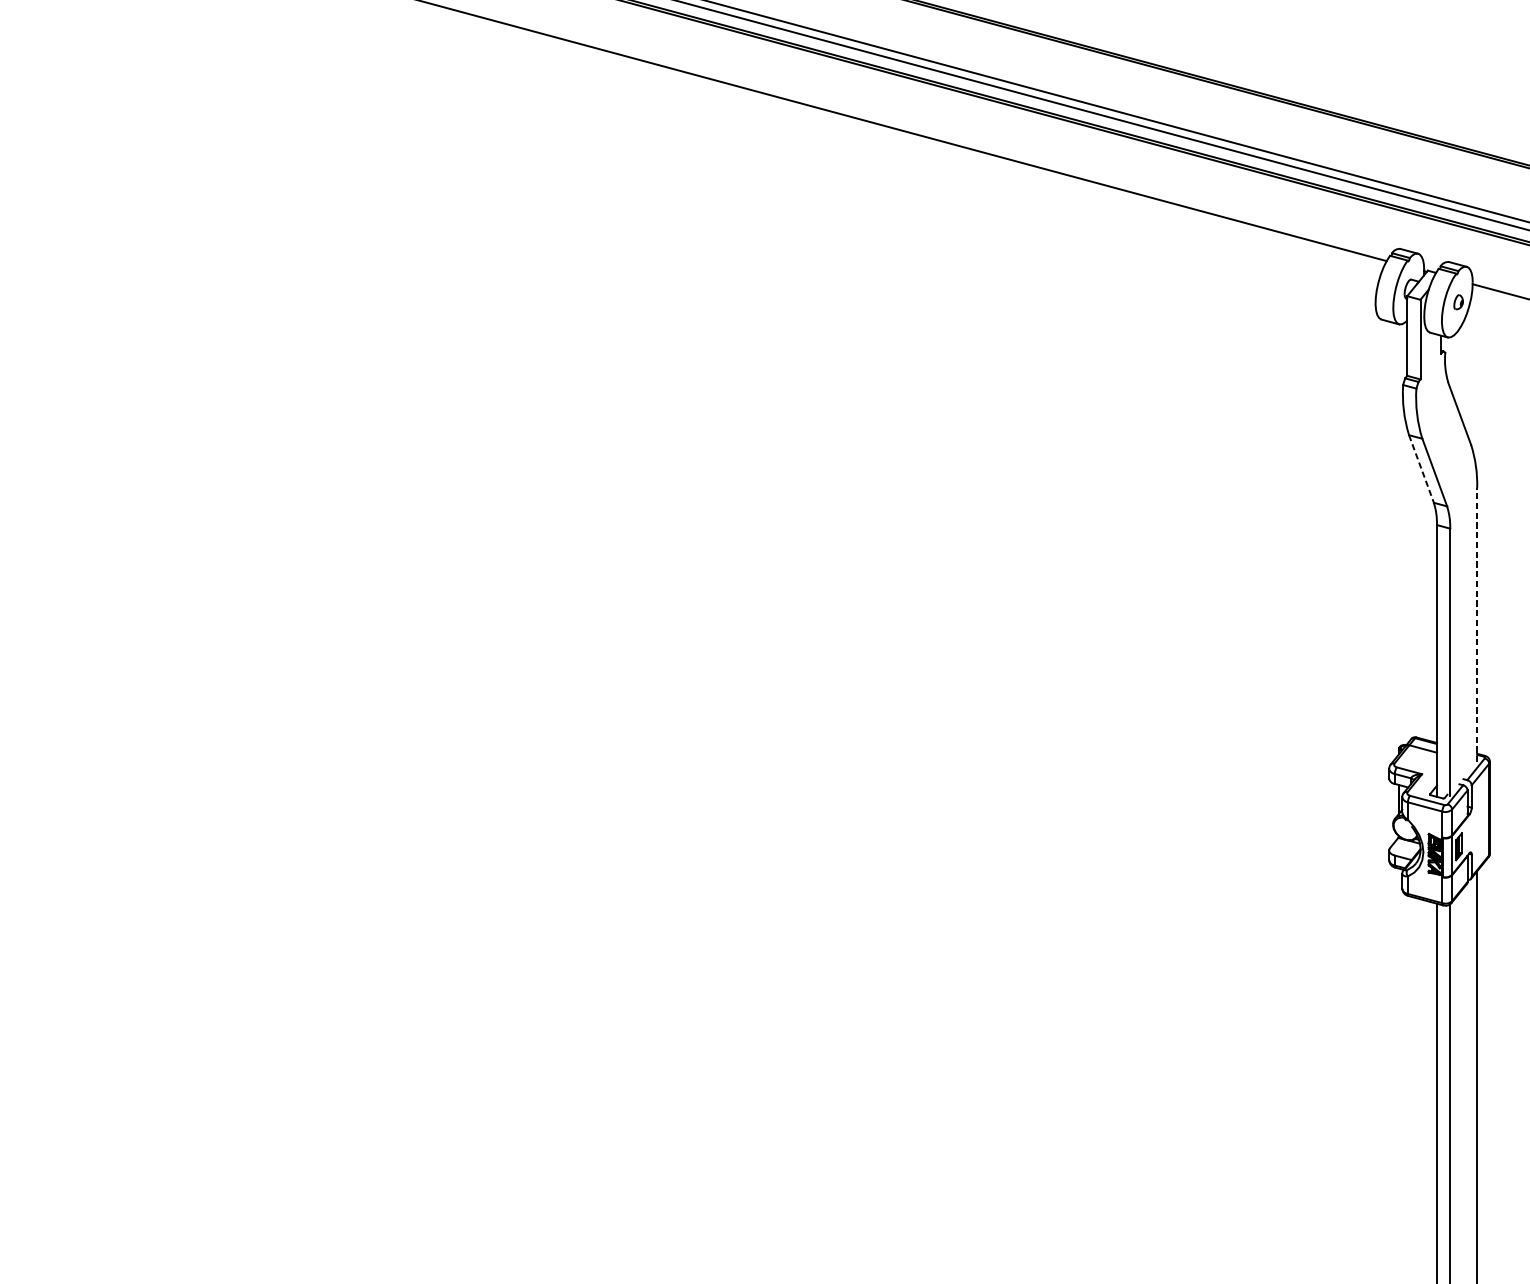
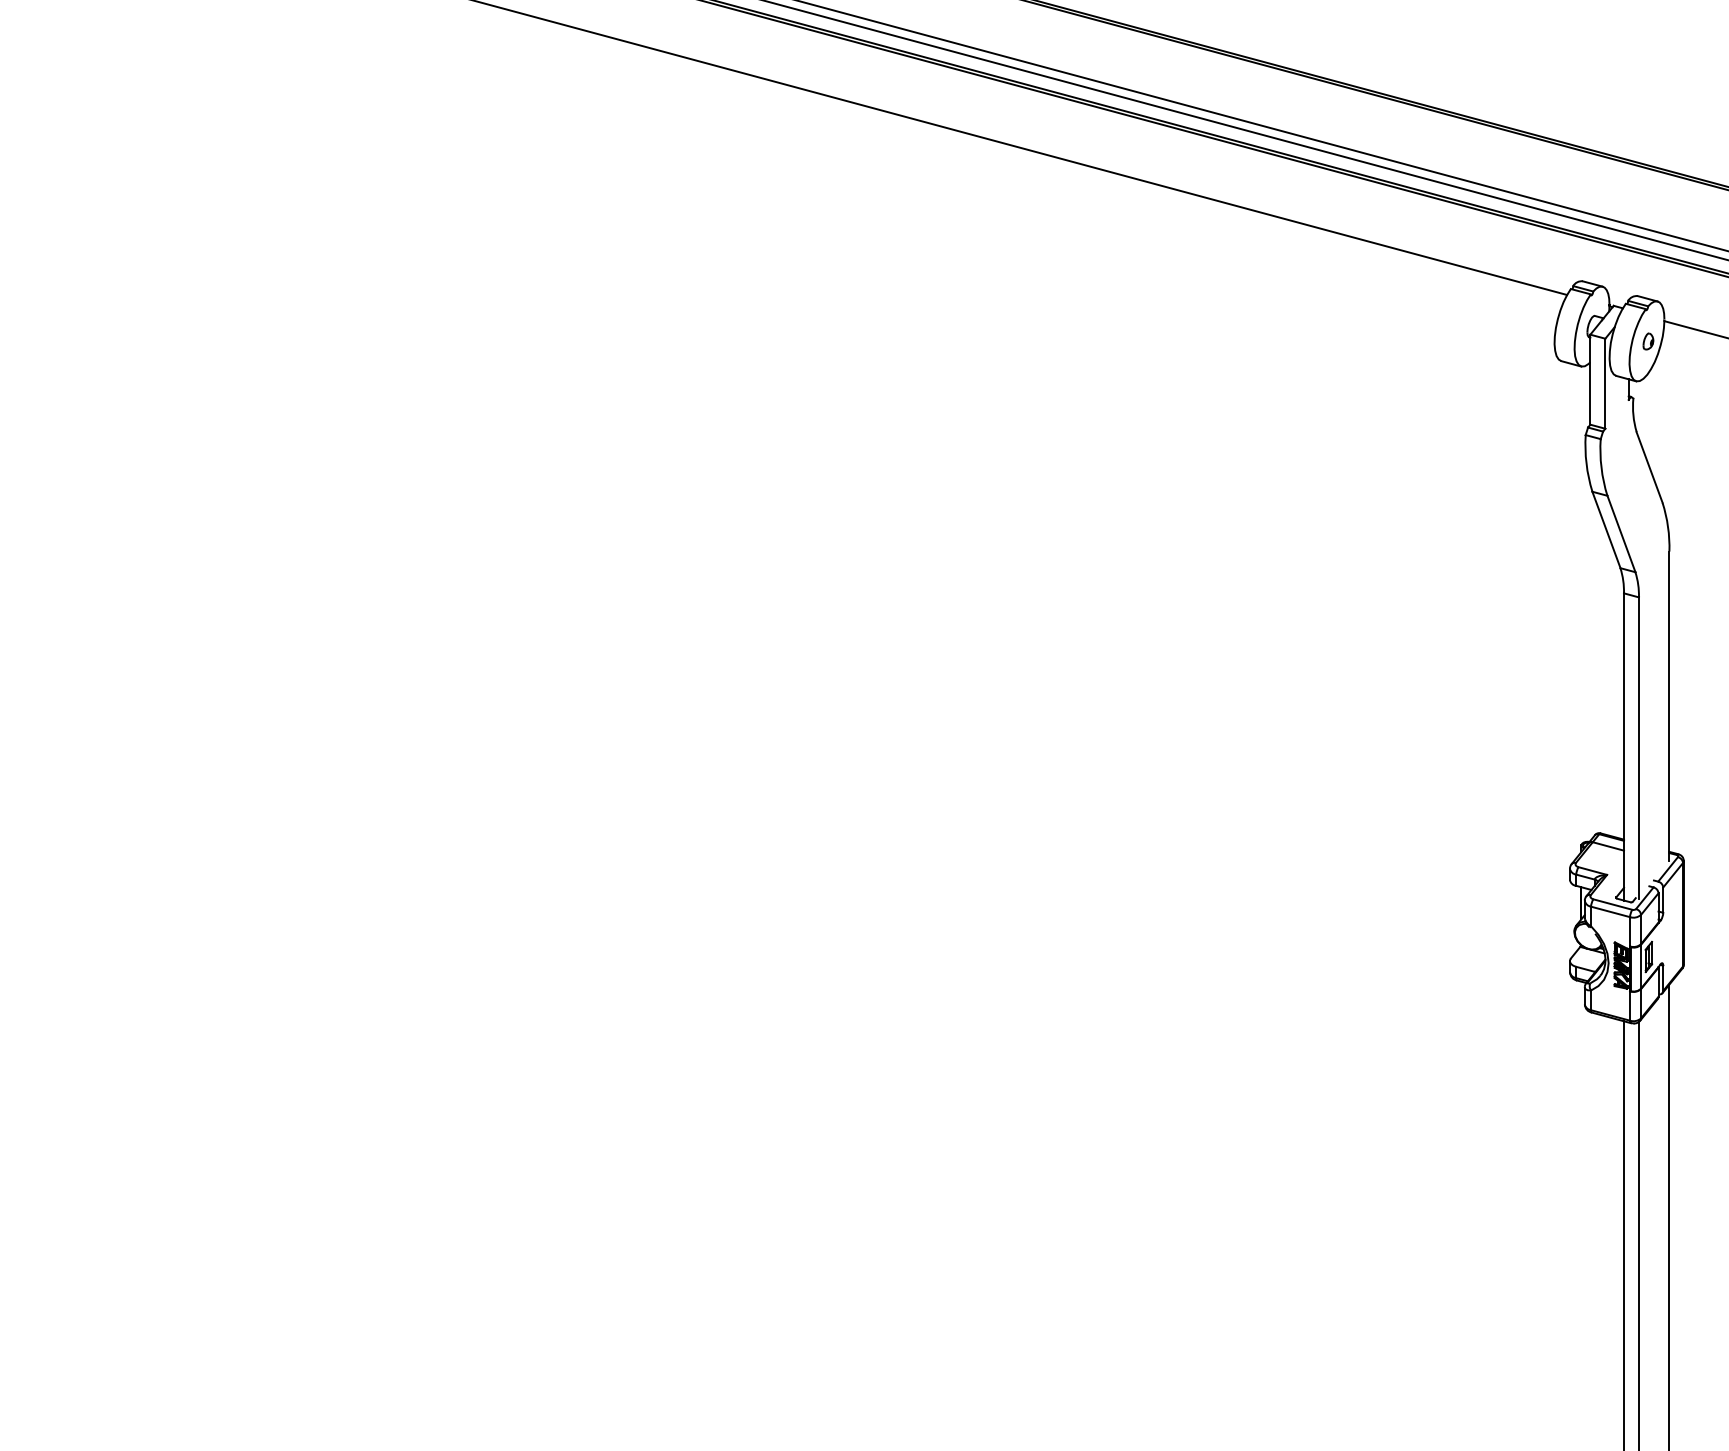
line: (1421, 468) -> (1606, 529), dashed -> solid
line: (1477, 625) -> (1669, 706), dashed -> solid

